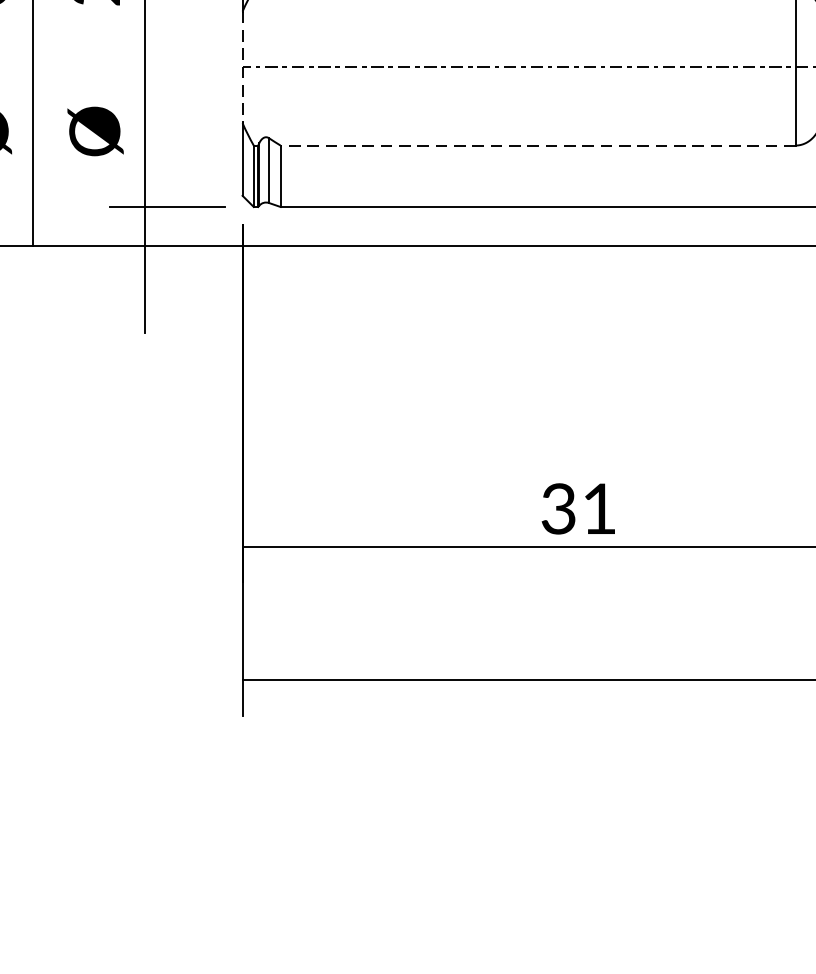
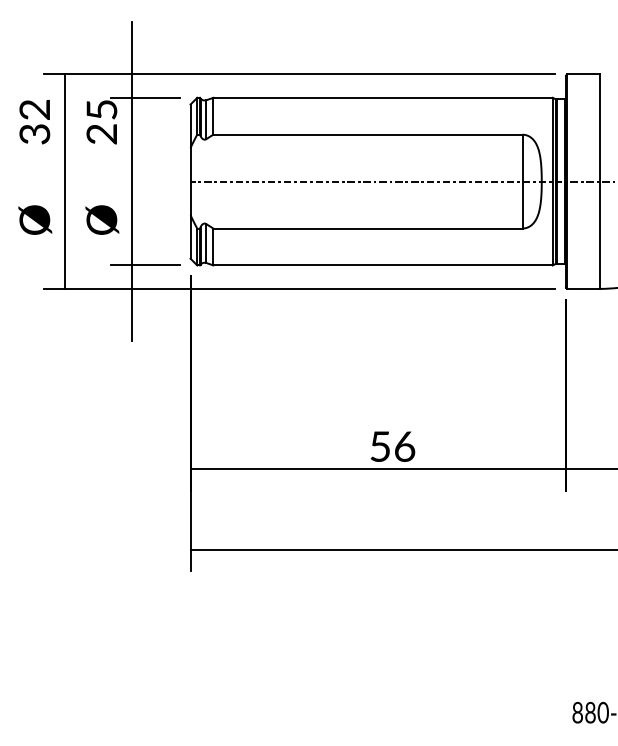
line: (242, 67) -> (190, 181), dashed -> solid
line: (537, 145) -> (367, 228), dashed -> solid
text: (578, 508) -> (392, 446), 31 -> 56

